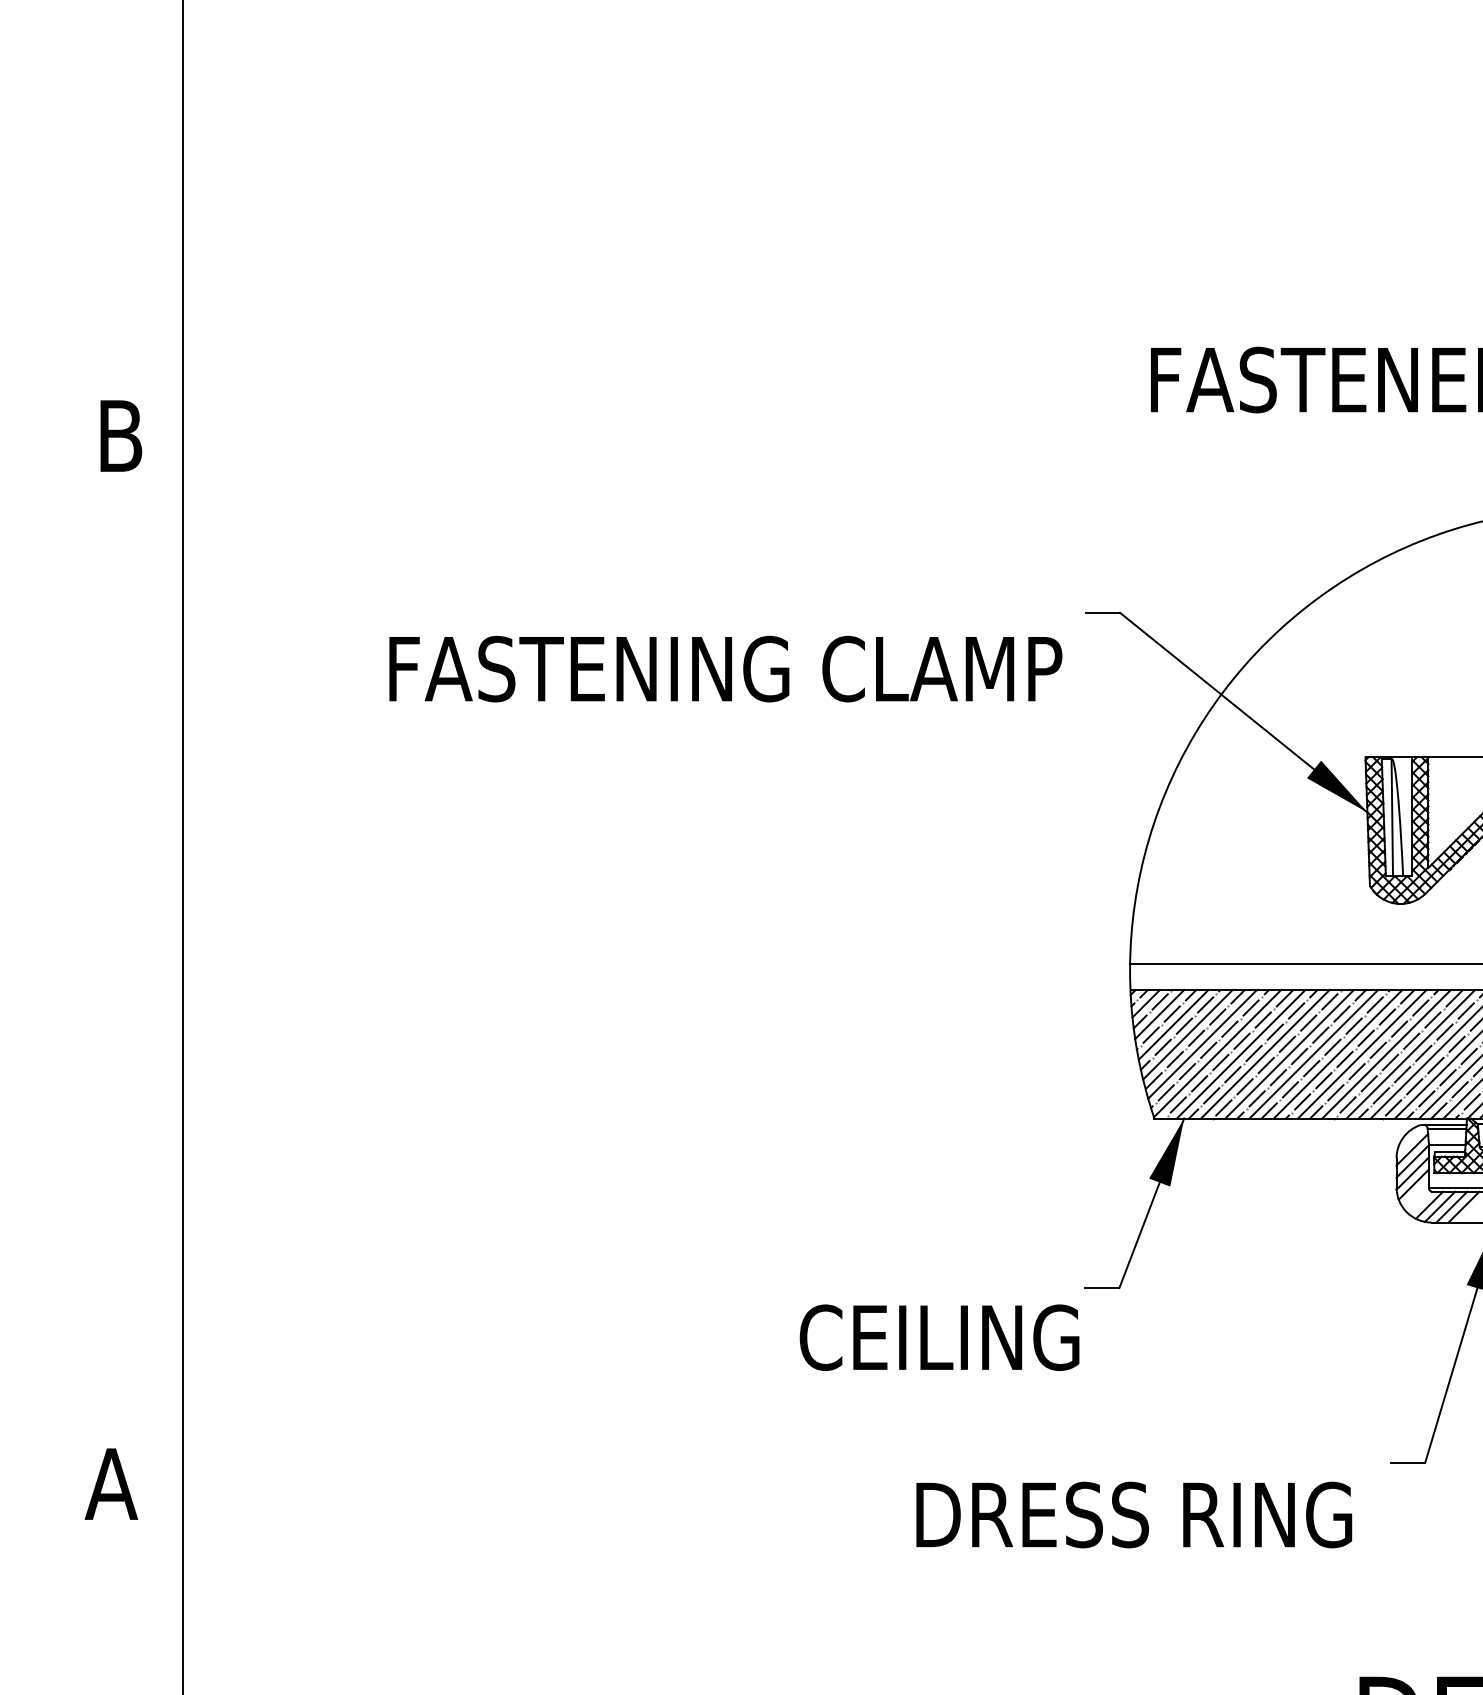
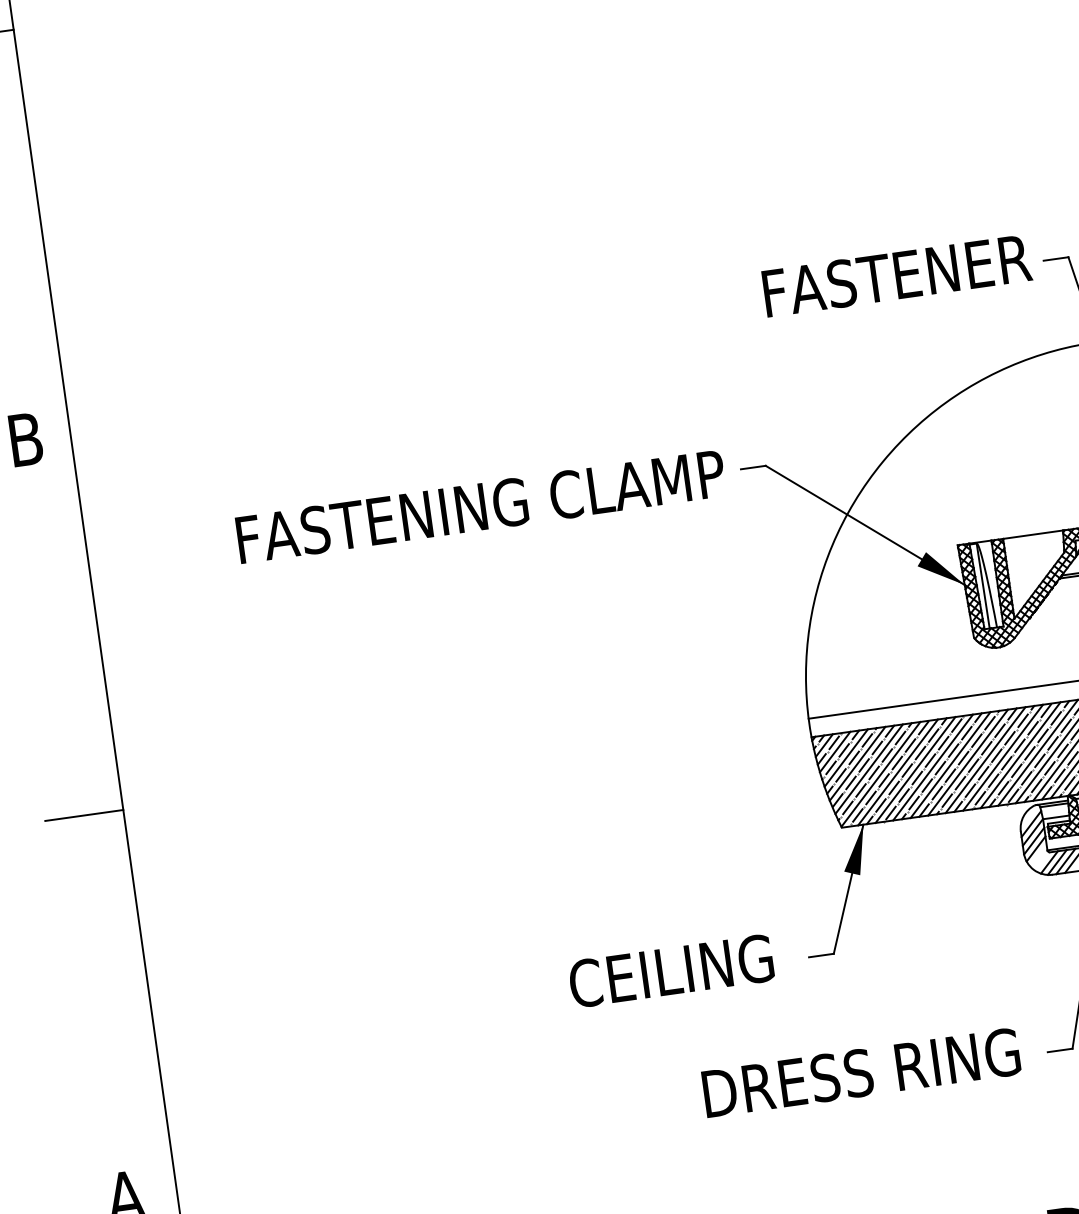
text: (725, 668) -> (480, 506), moved
line: (128, 957) -> (84, 815), added
text: (939, 1337) -> (671, 971), moved
text: (1134, 1514) -> (861, 1072), moved

